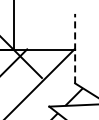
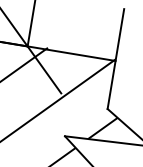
line: (75, 48) -> (116, 58), dashed -> solid

